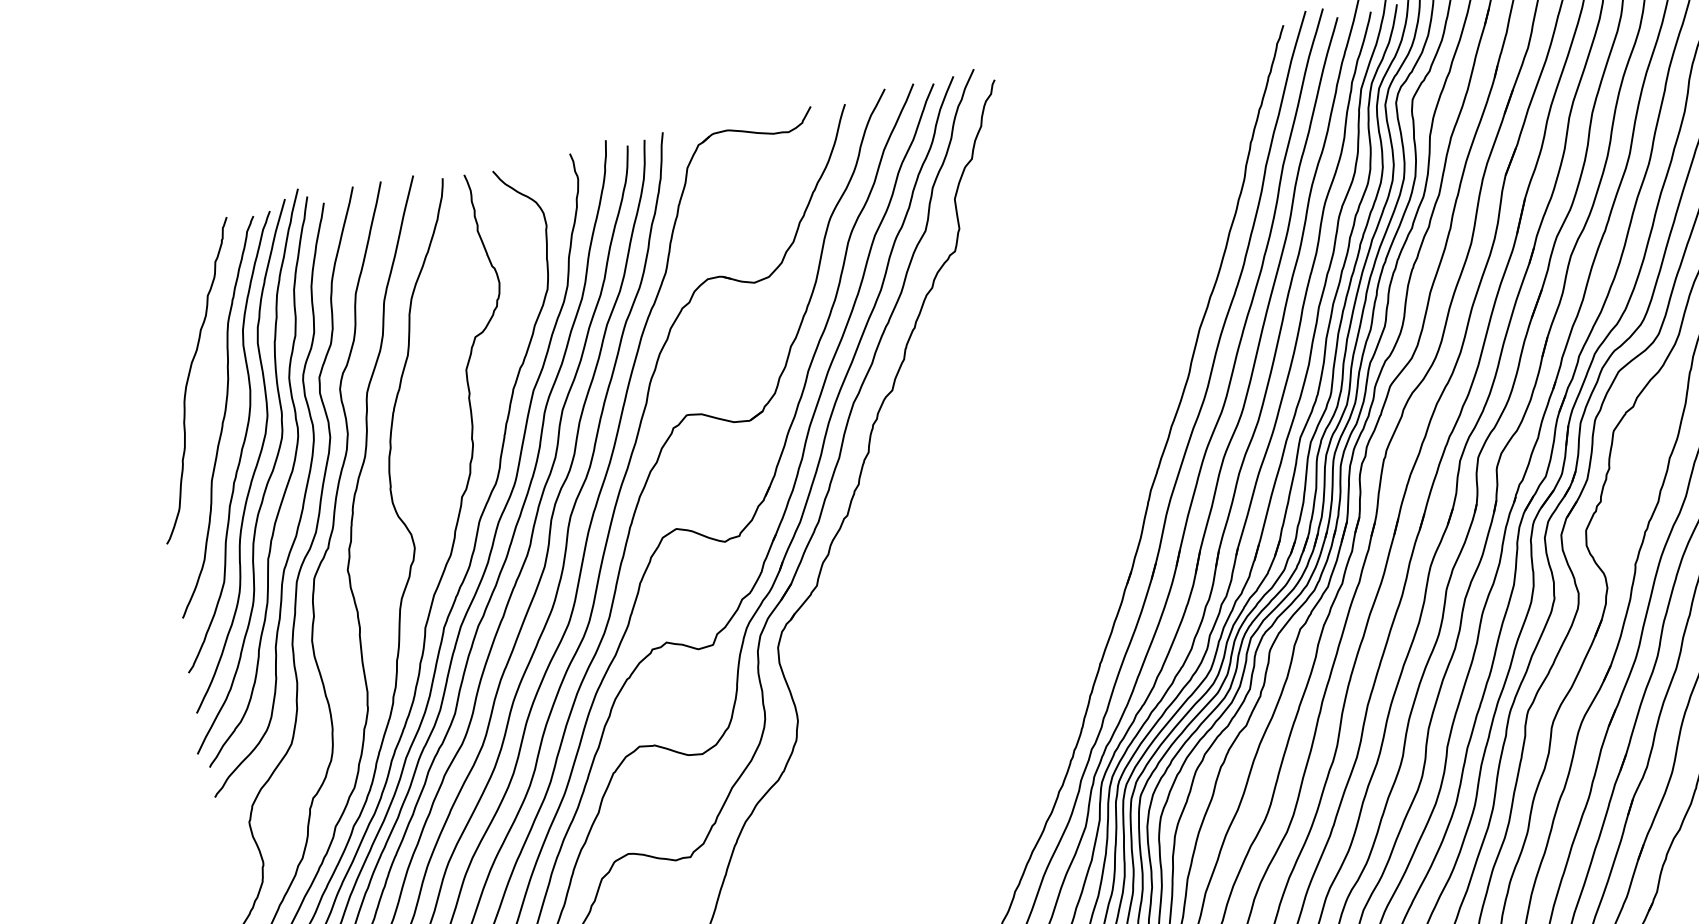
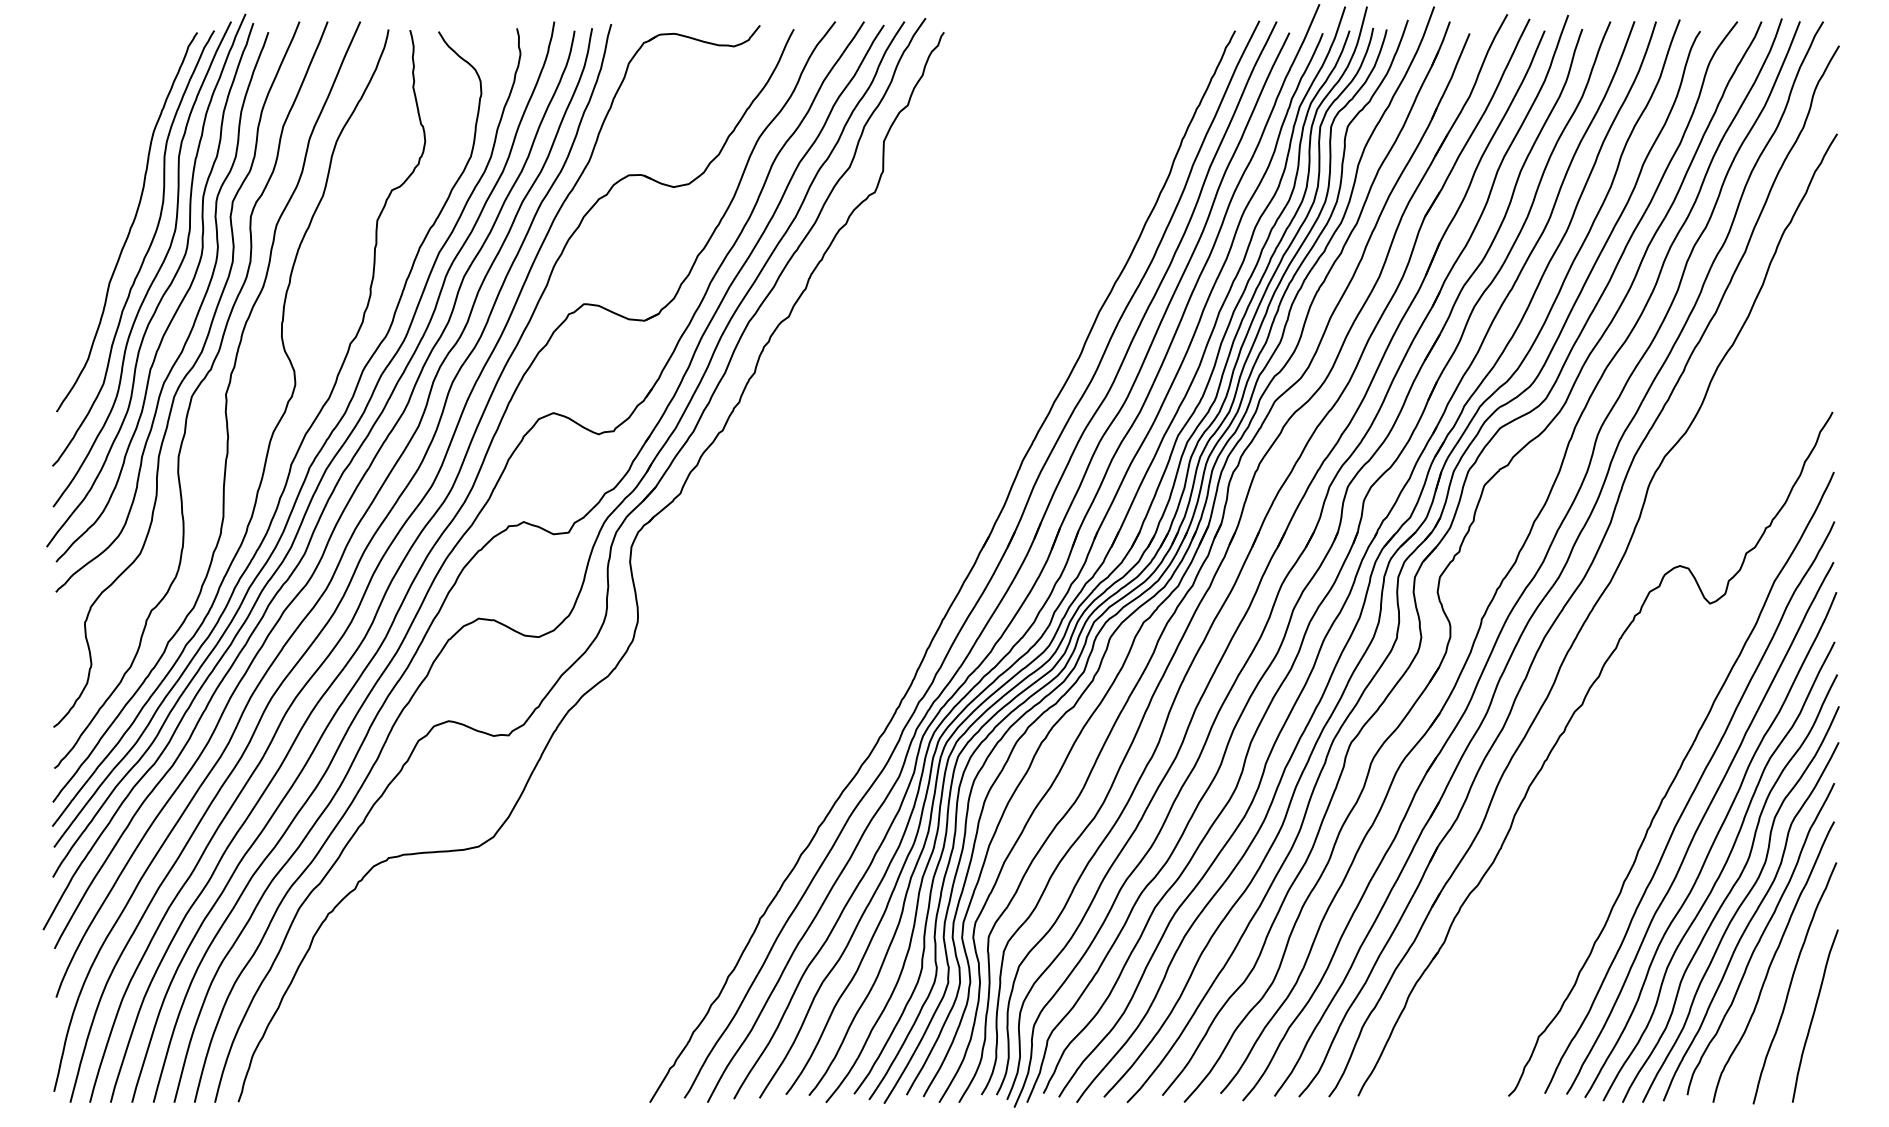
curve: (189, 379) -> (105, 180), removed

